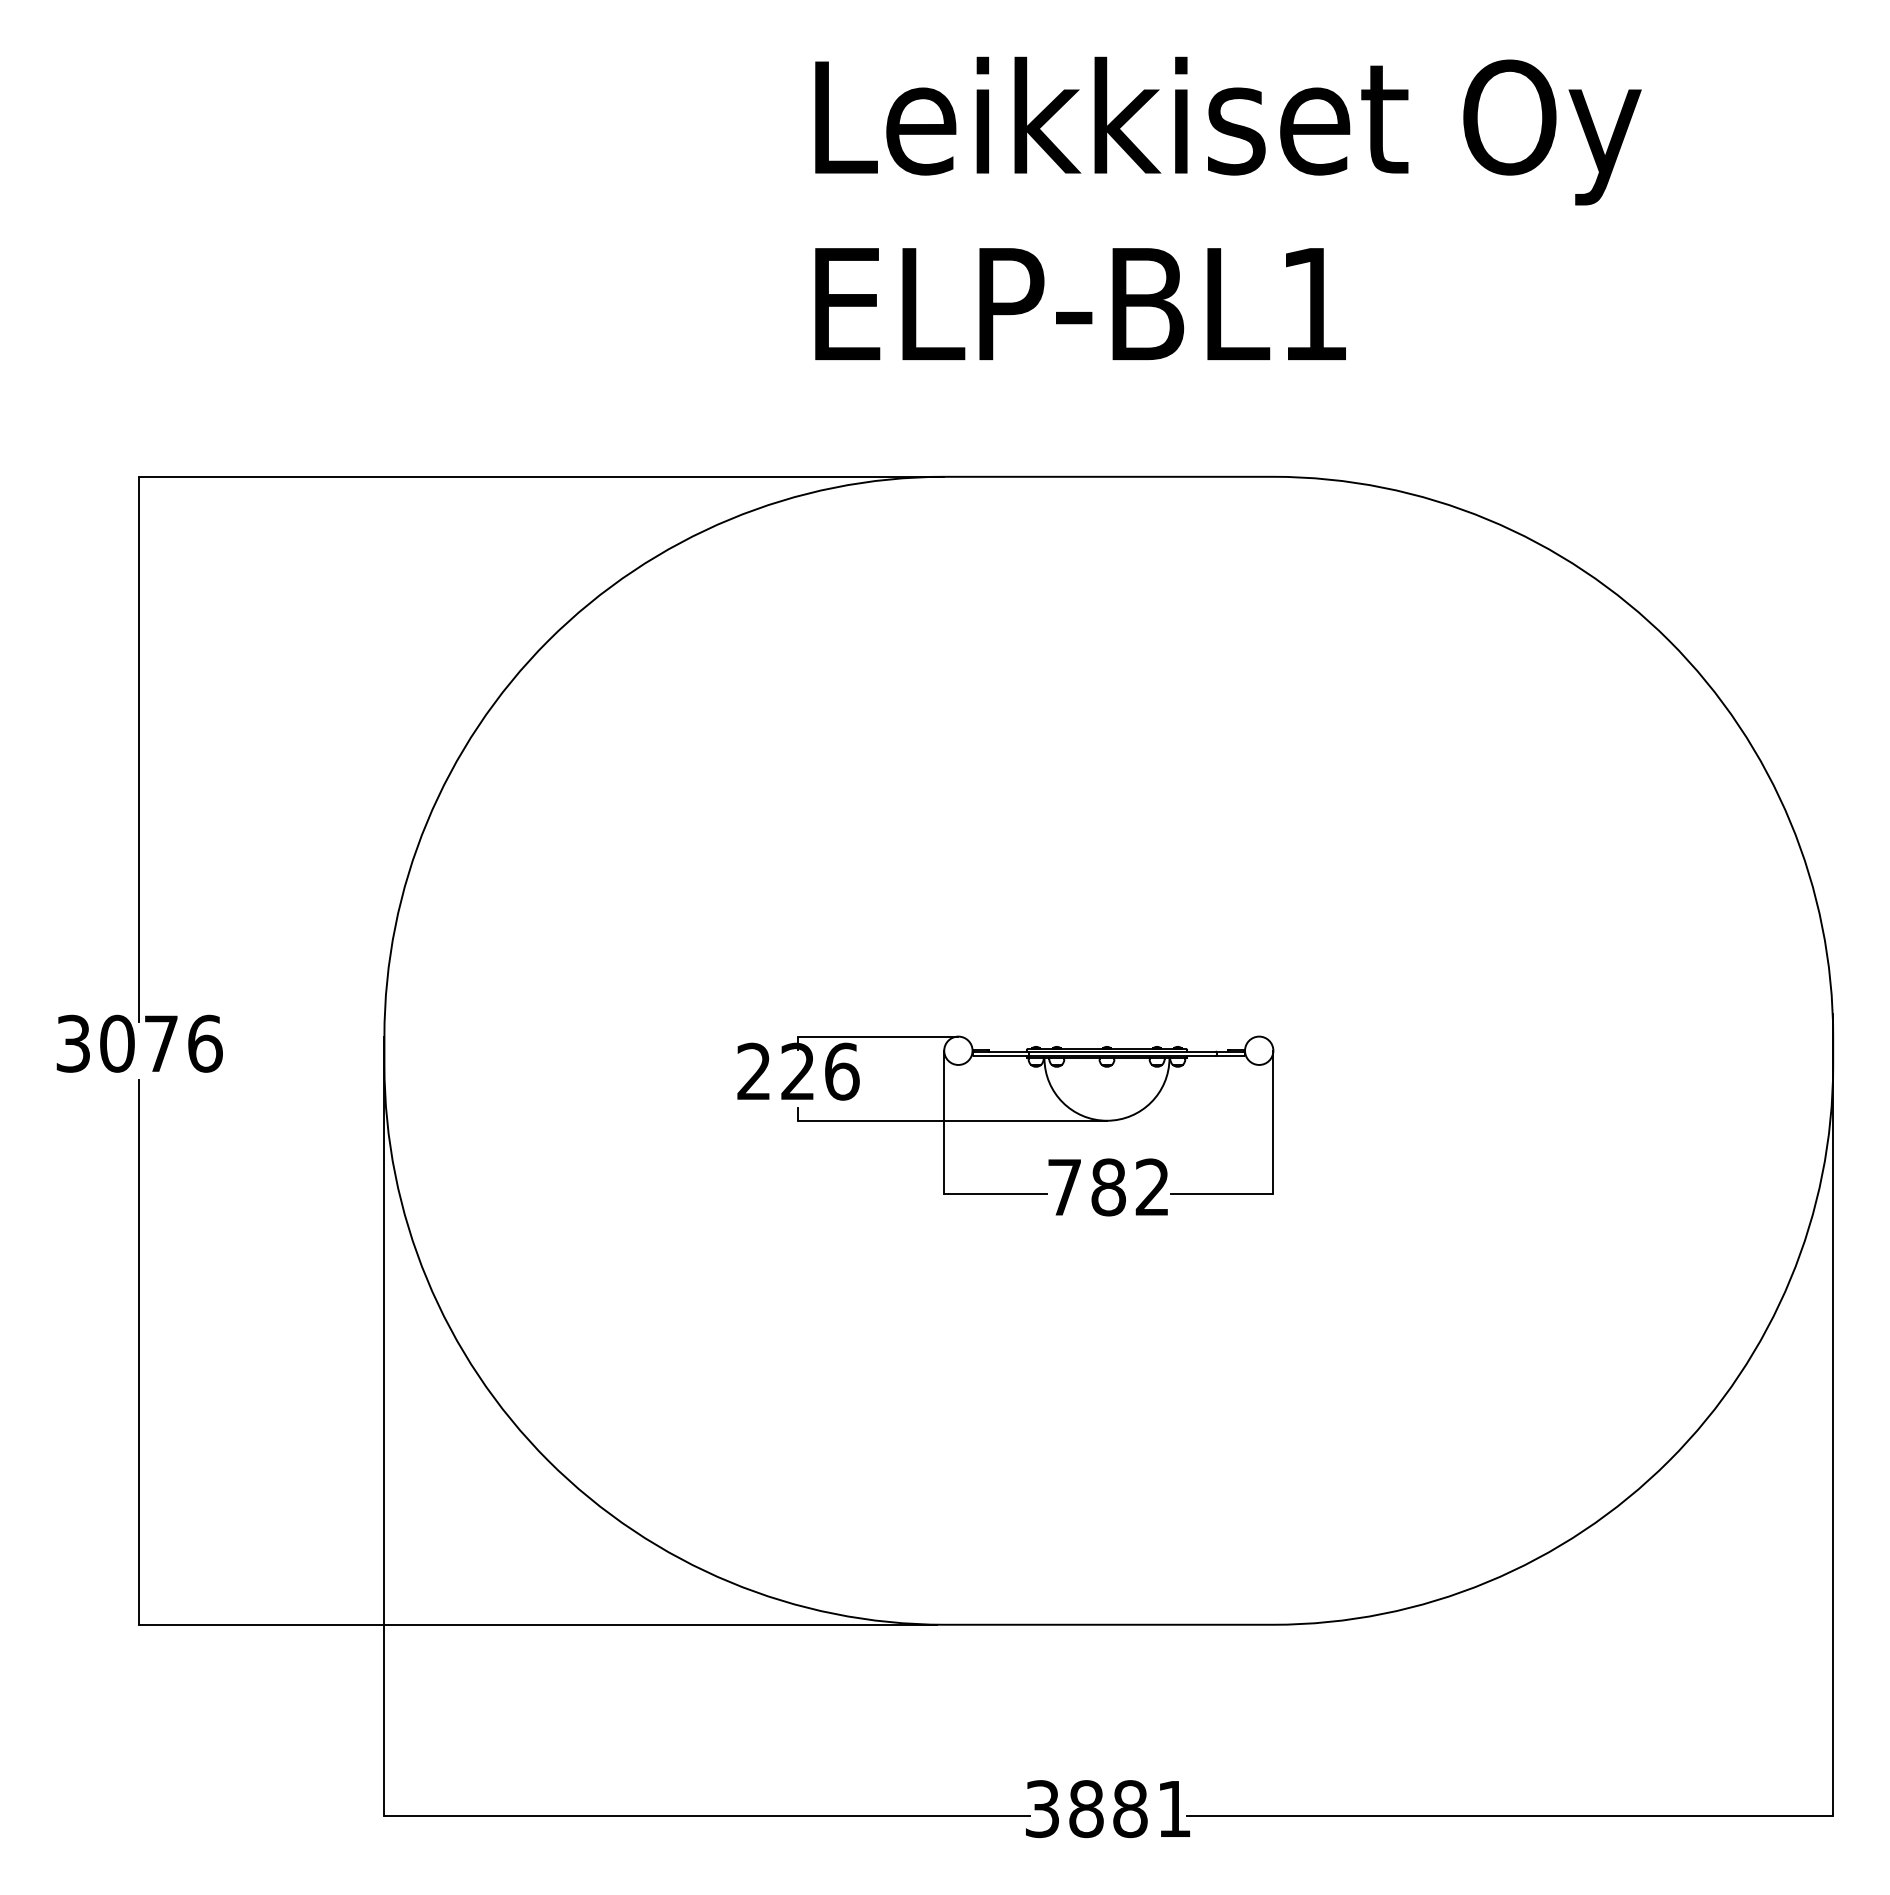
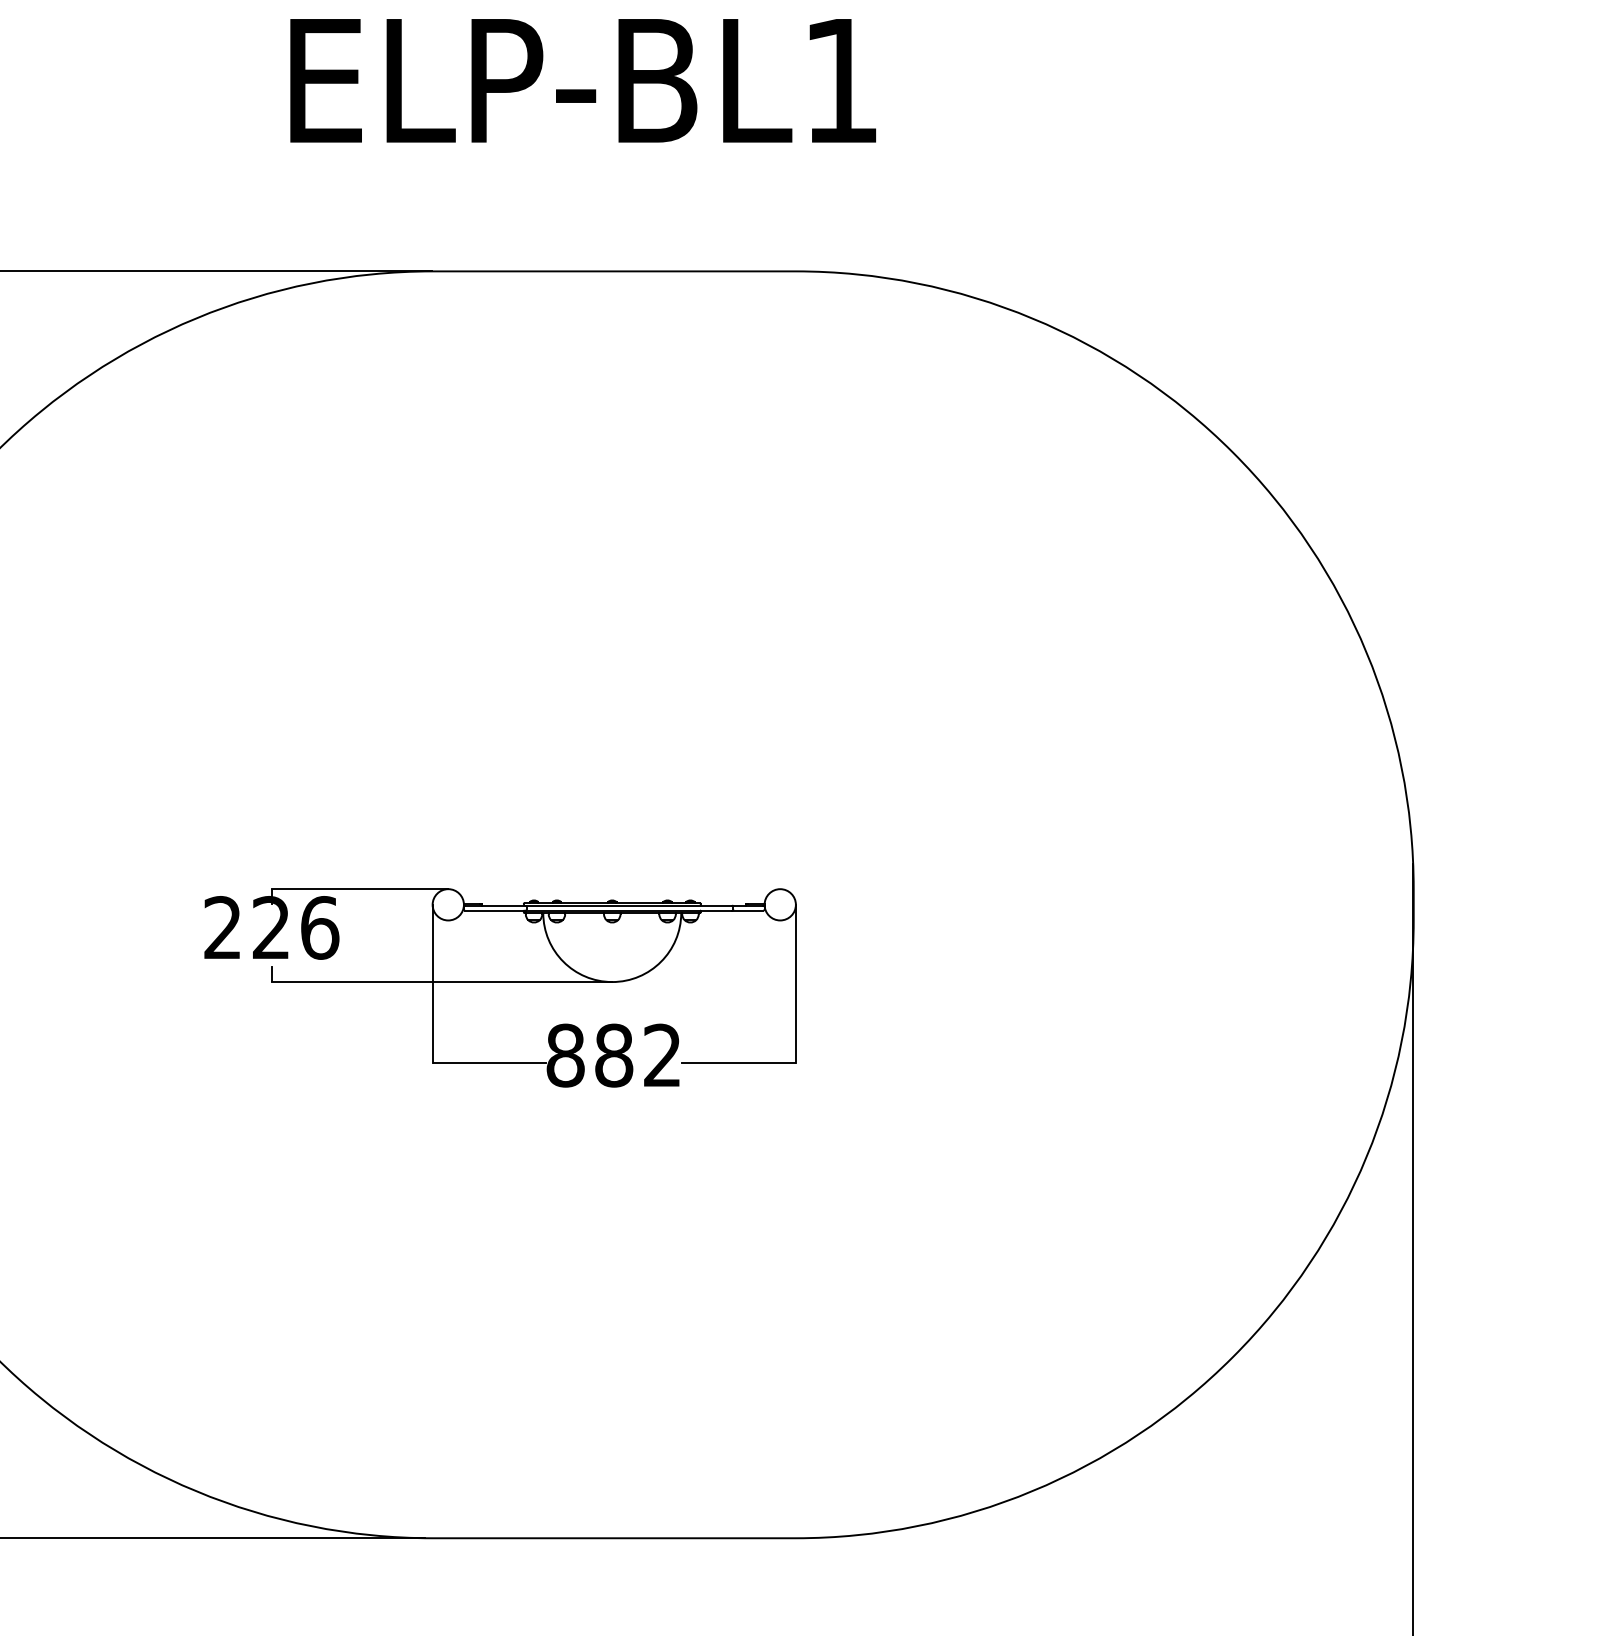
text: (1064, 1187) -> (565, 1055), 782 -> 882

